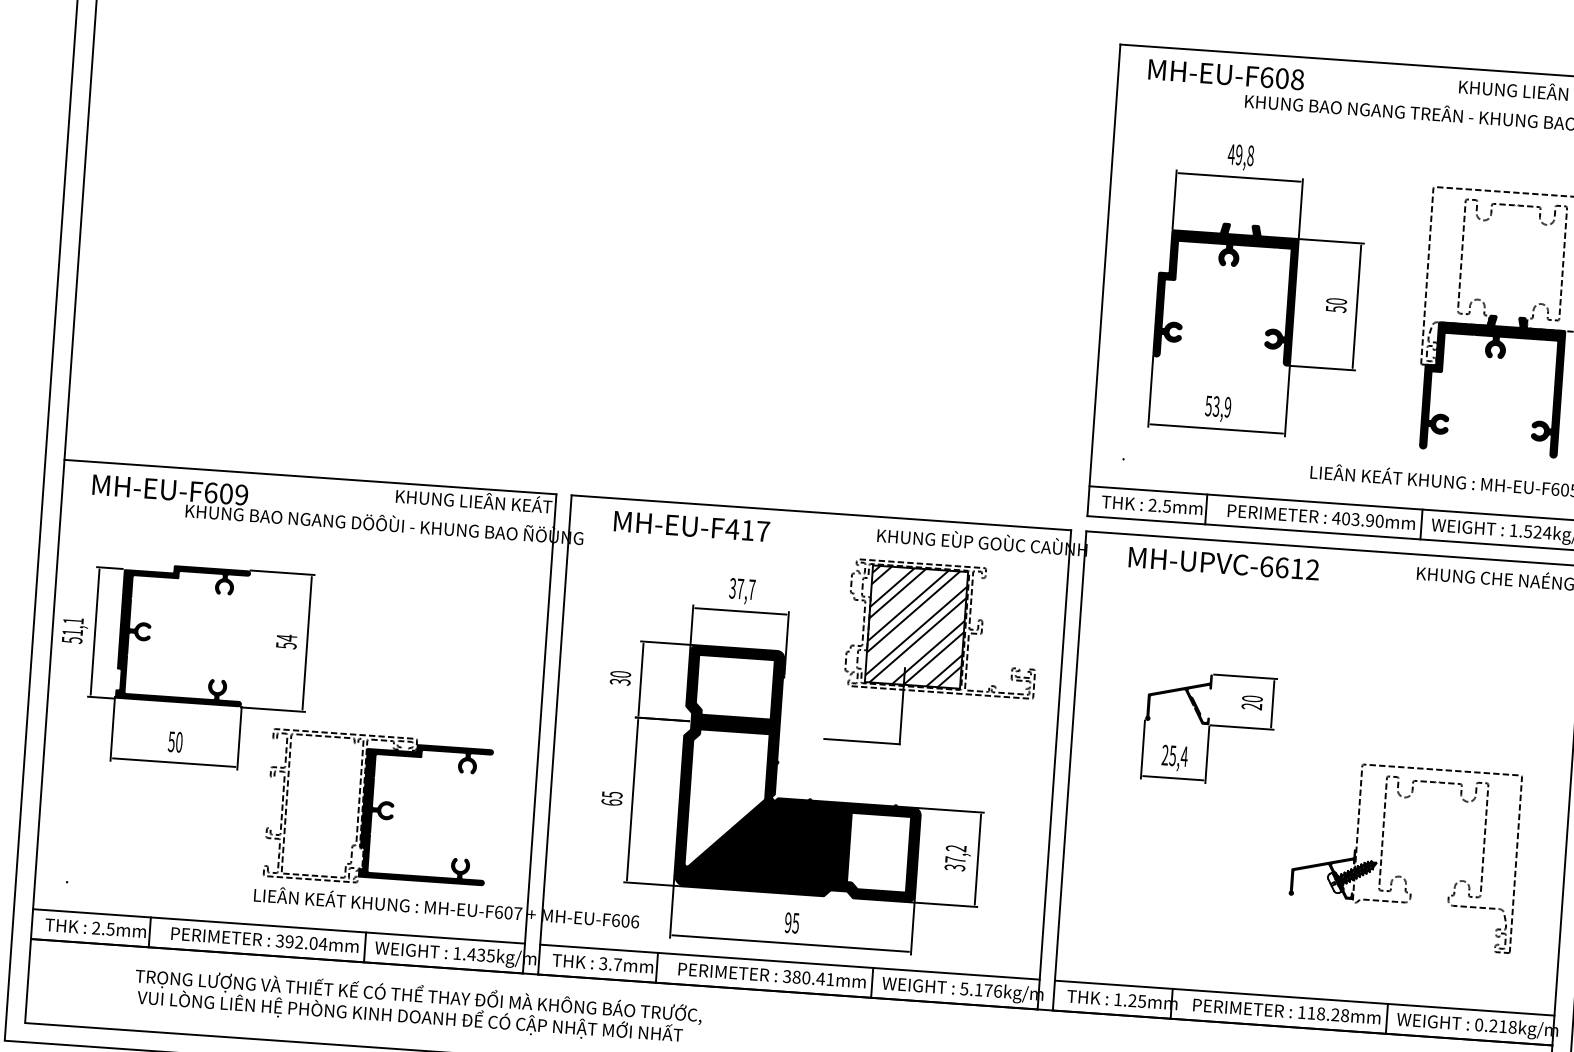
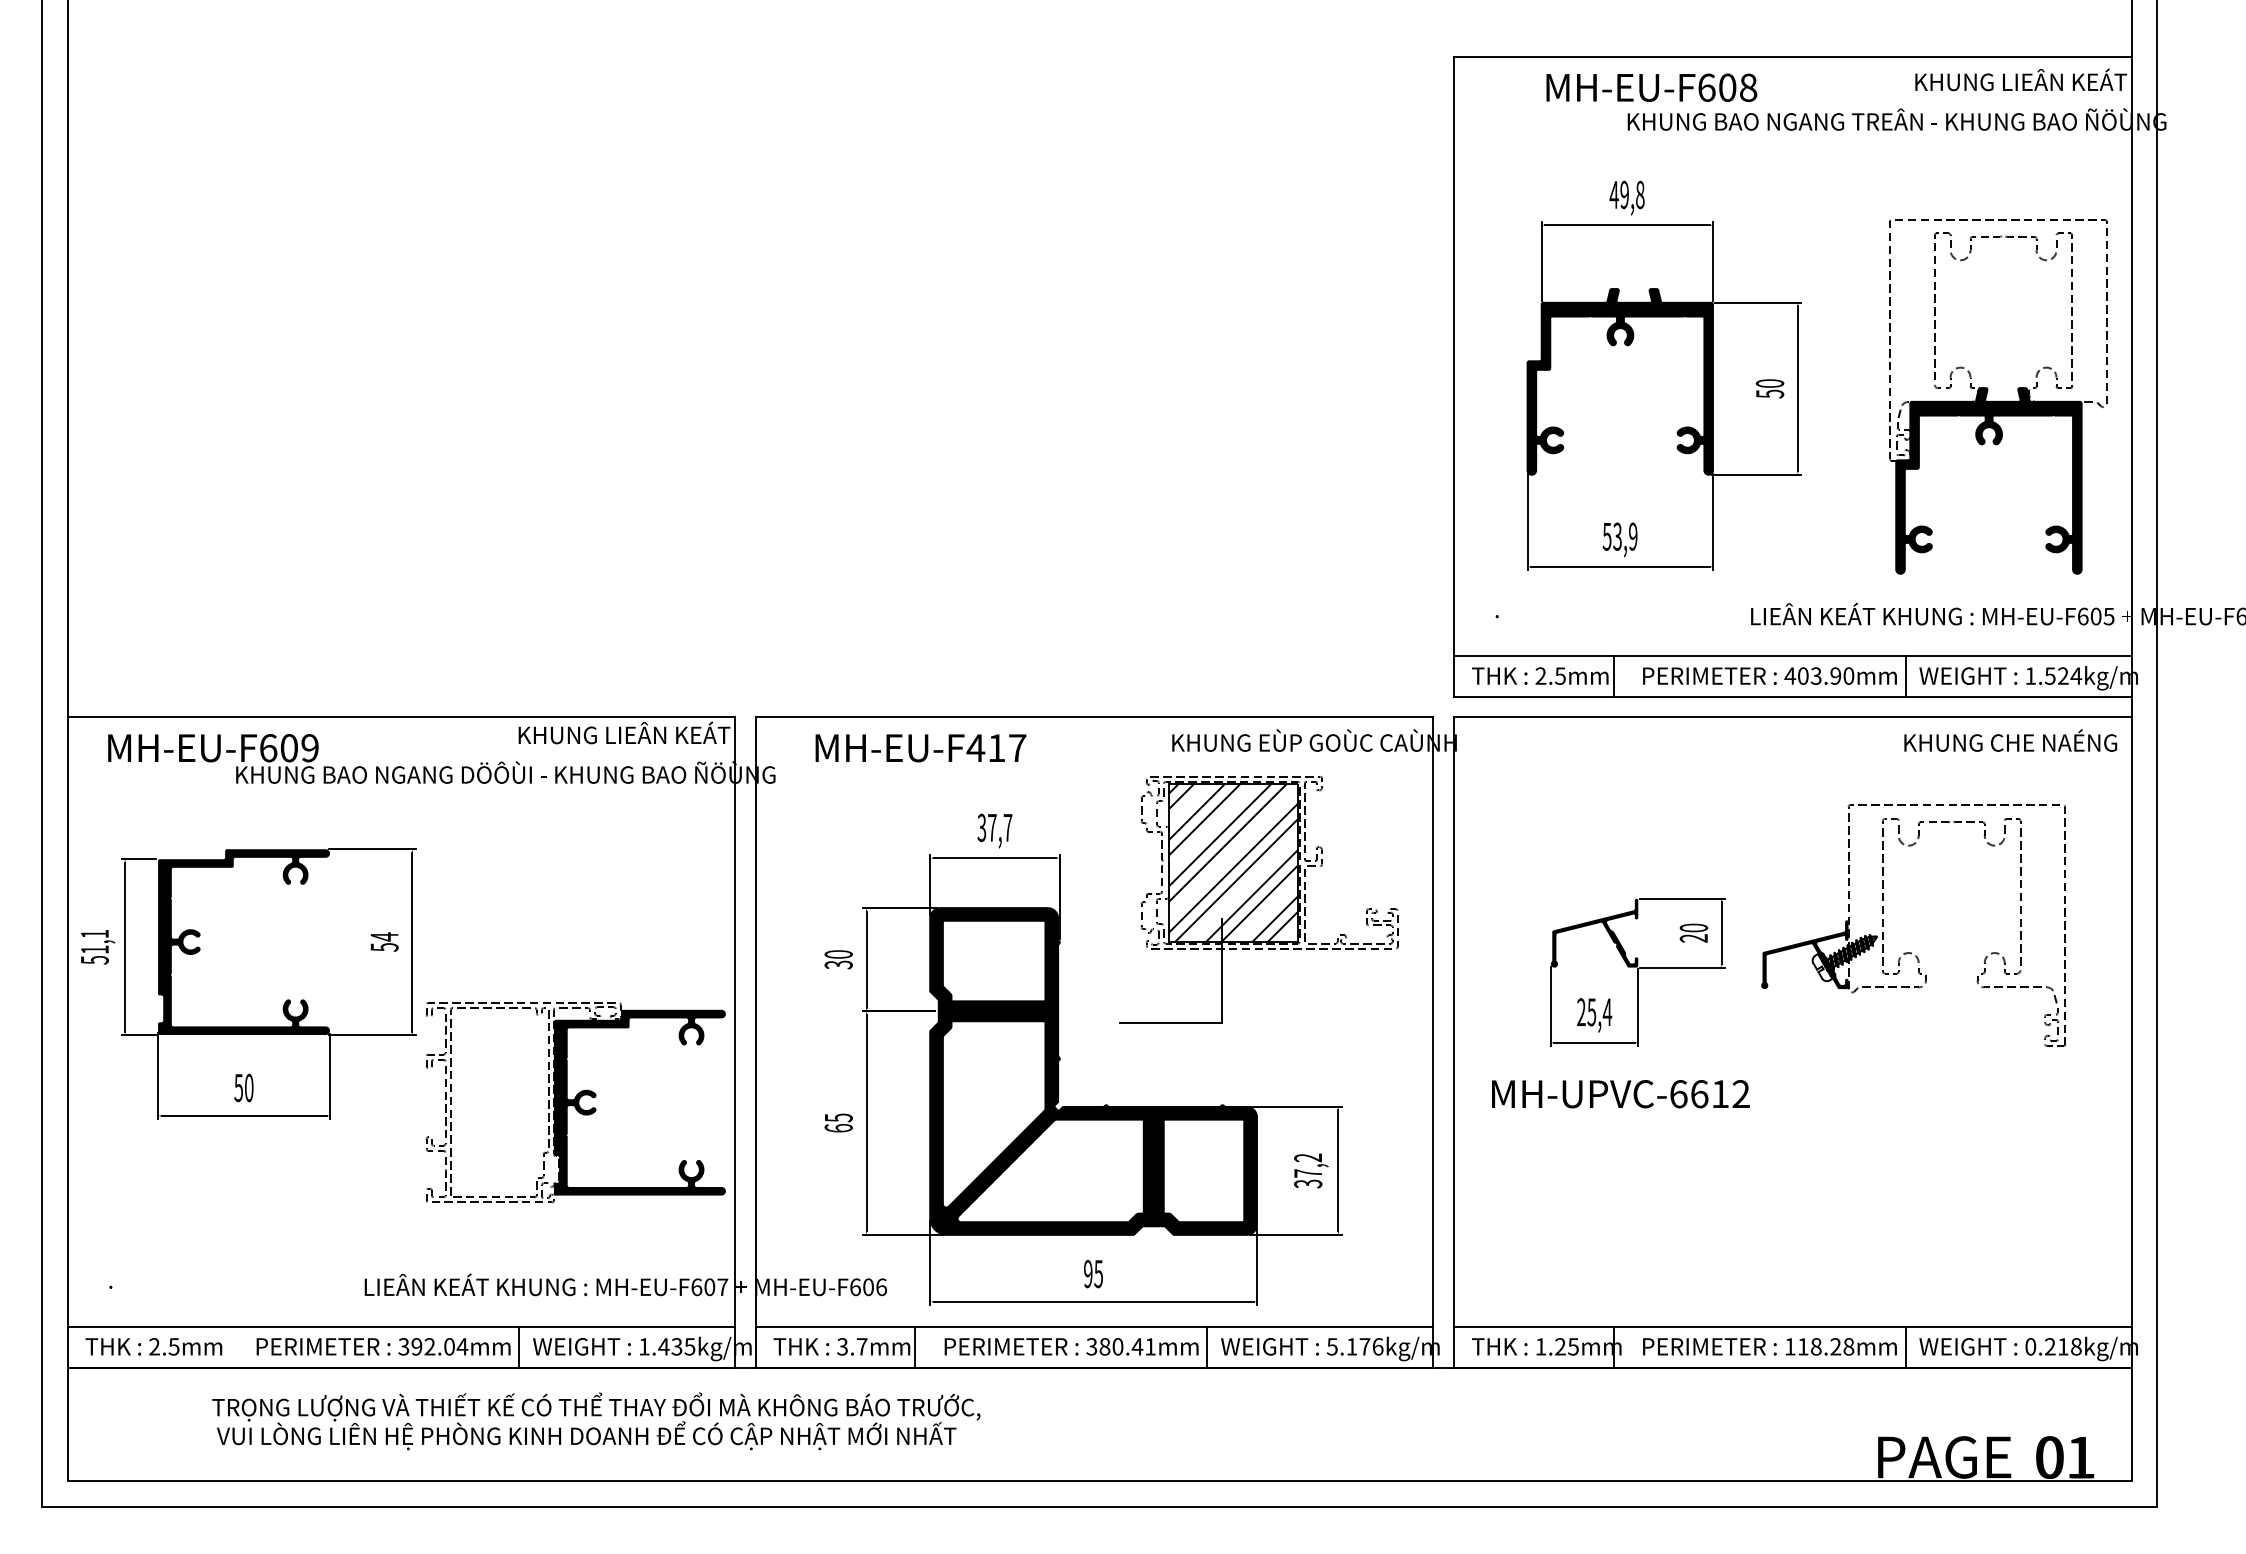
text: (1226, 74) -> (1651, 87), moved
text: (1223, 563) -> (1620, 1094), moved
part: (378, 810) -> (575, 1102), moved
part: (1401, 876) -> (1911, 952), moved
line: (149, 932) -> (227, 1347), removed

